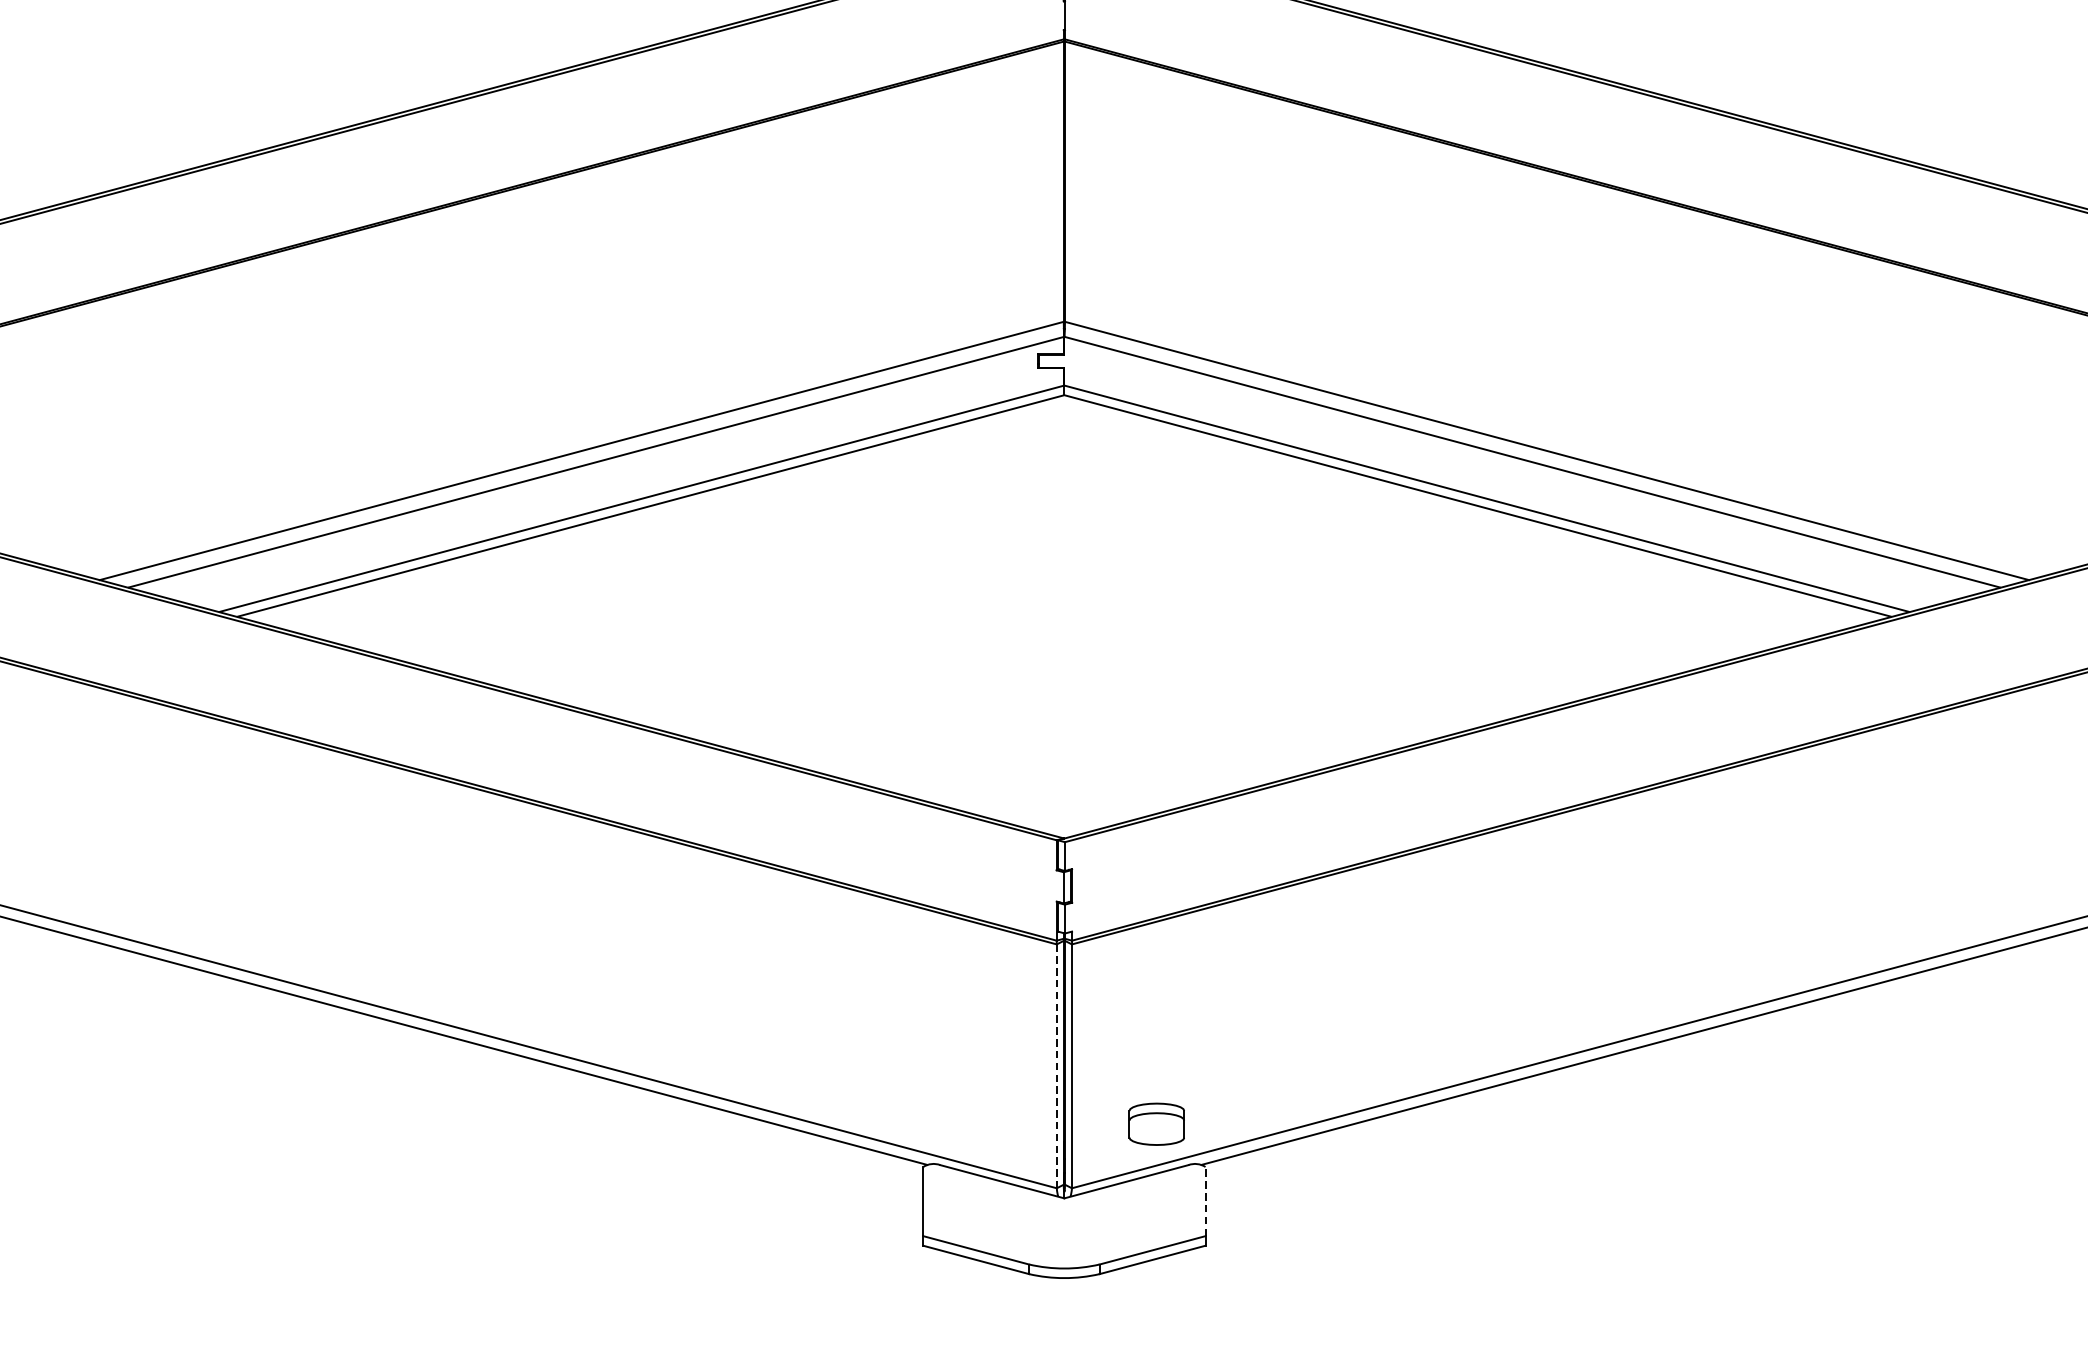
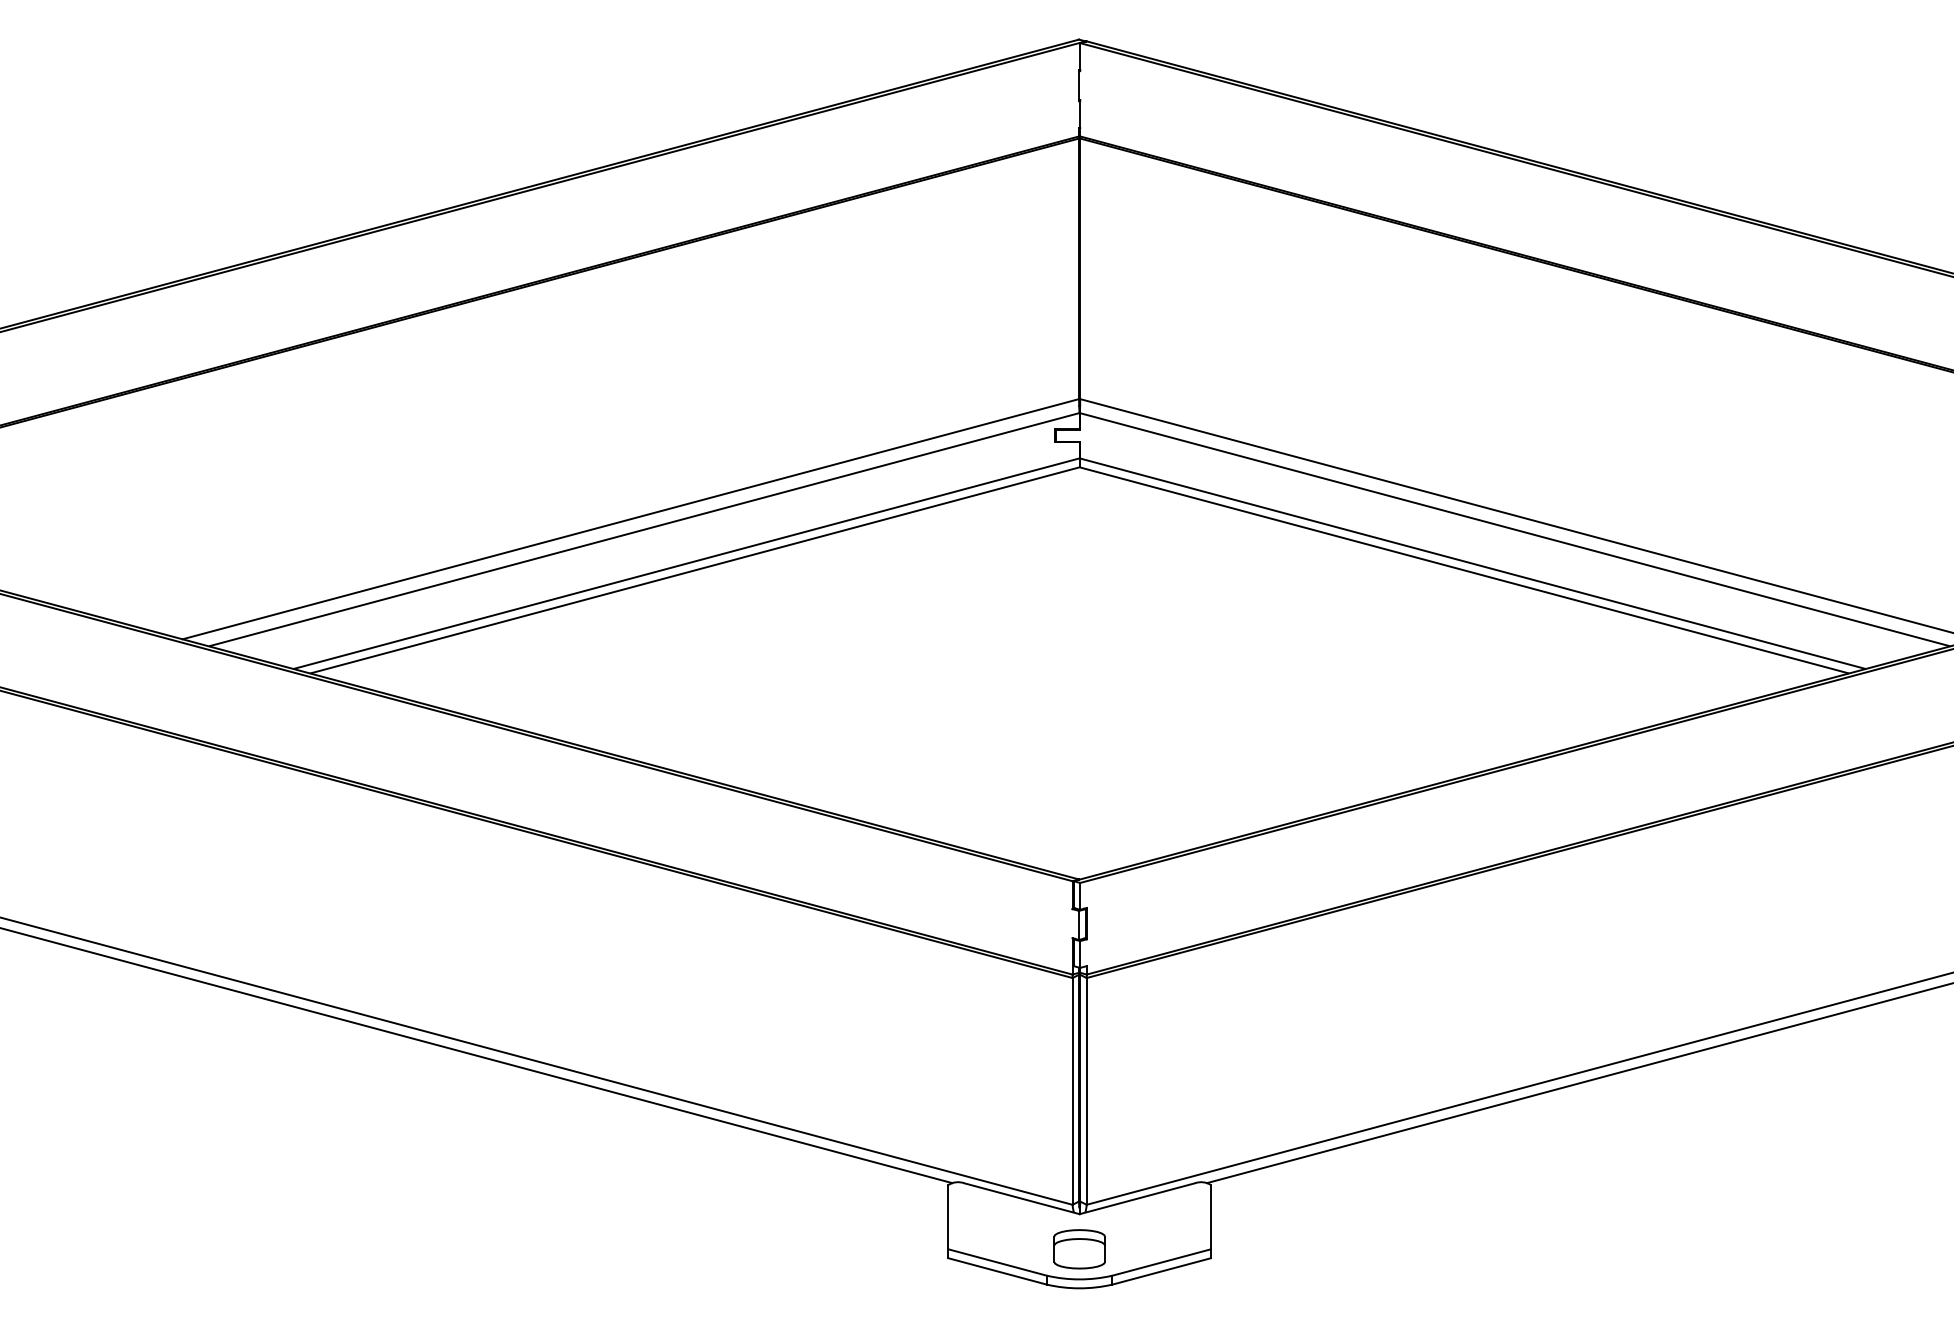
line: (1056, 1066) -> (1072, 1091), dashed -> solid
part: (1156, 1124) -> (1079, 1249), moved
line: (1205, 1200) -> (1210, 1216), dashed -> solid

